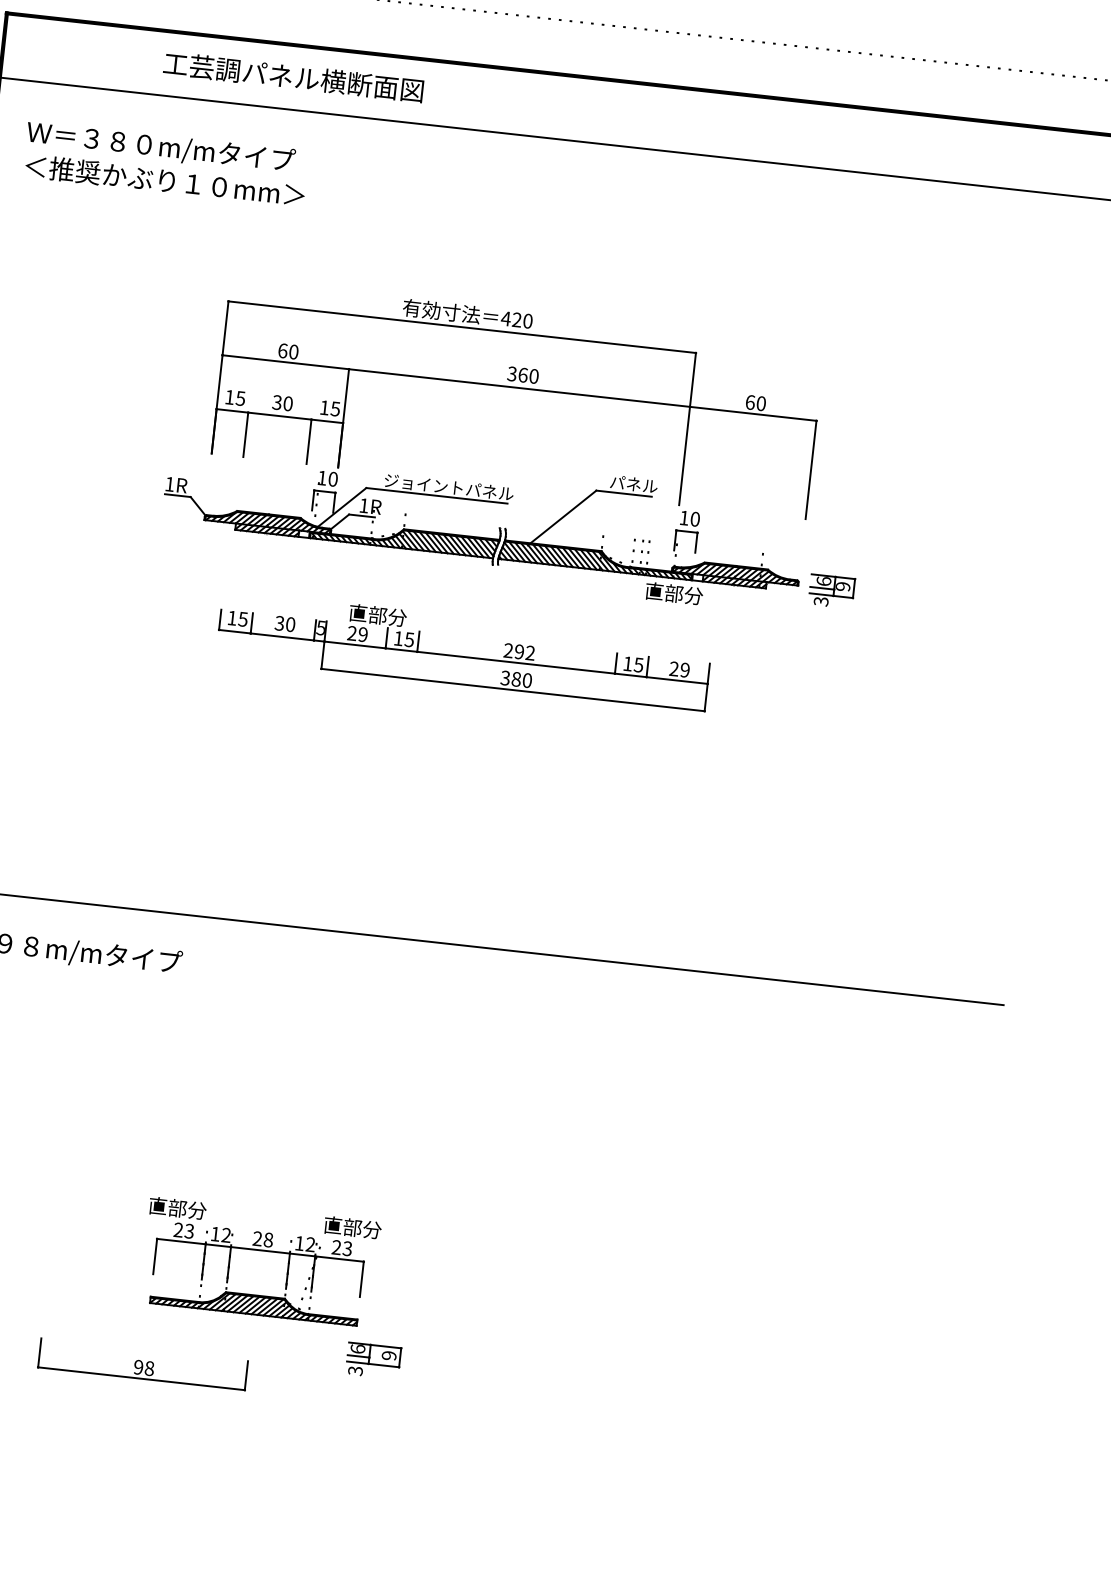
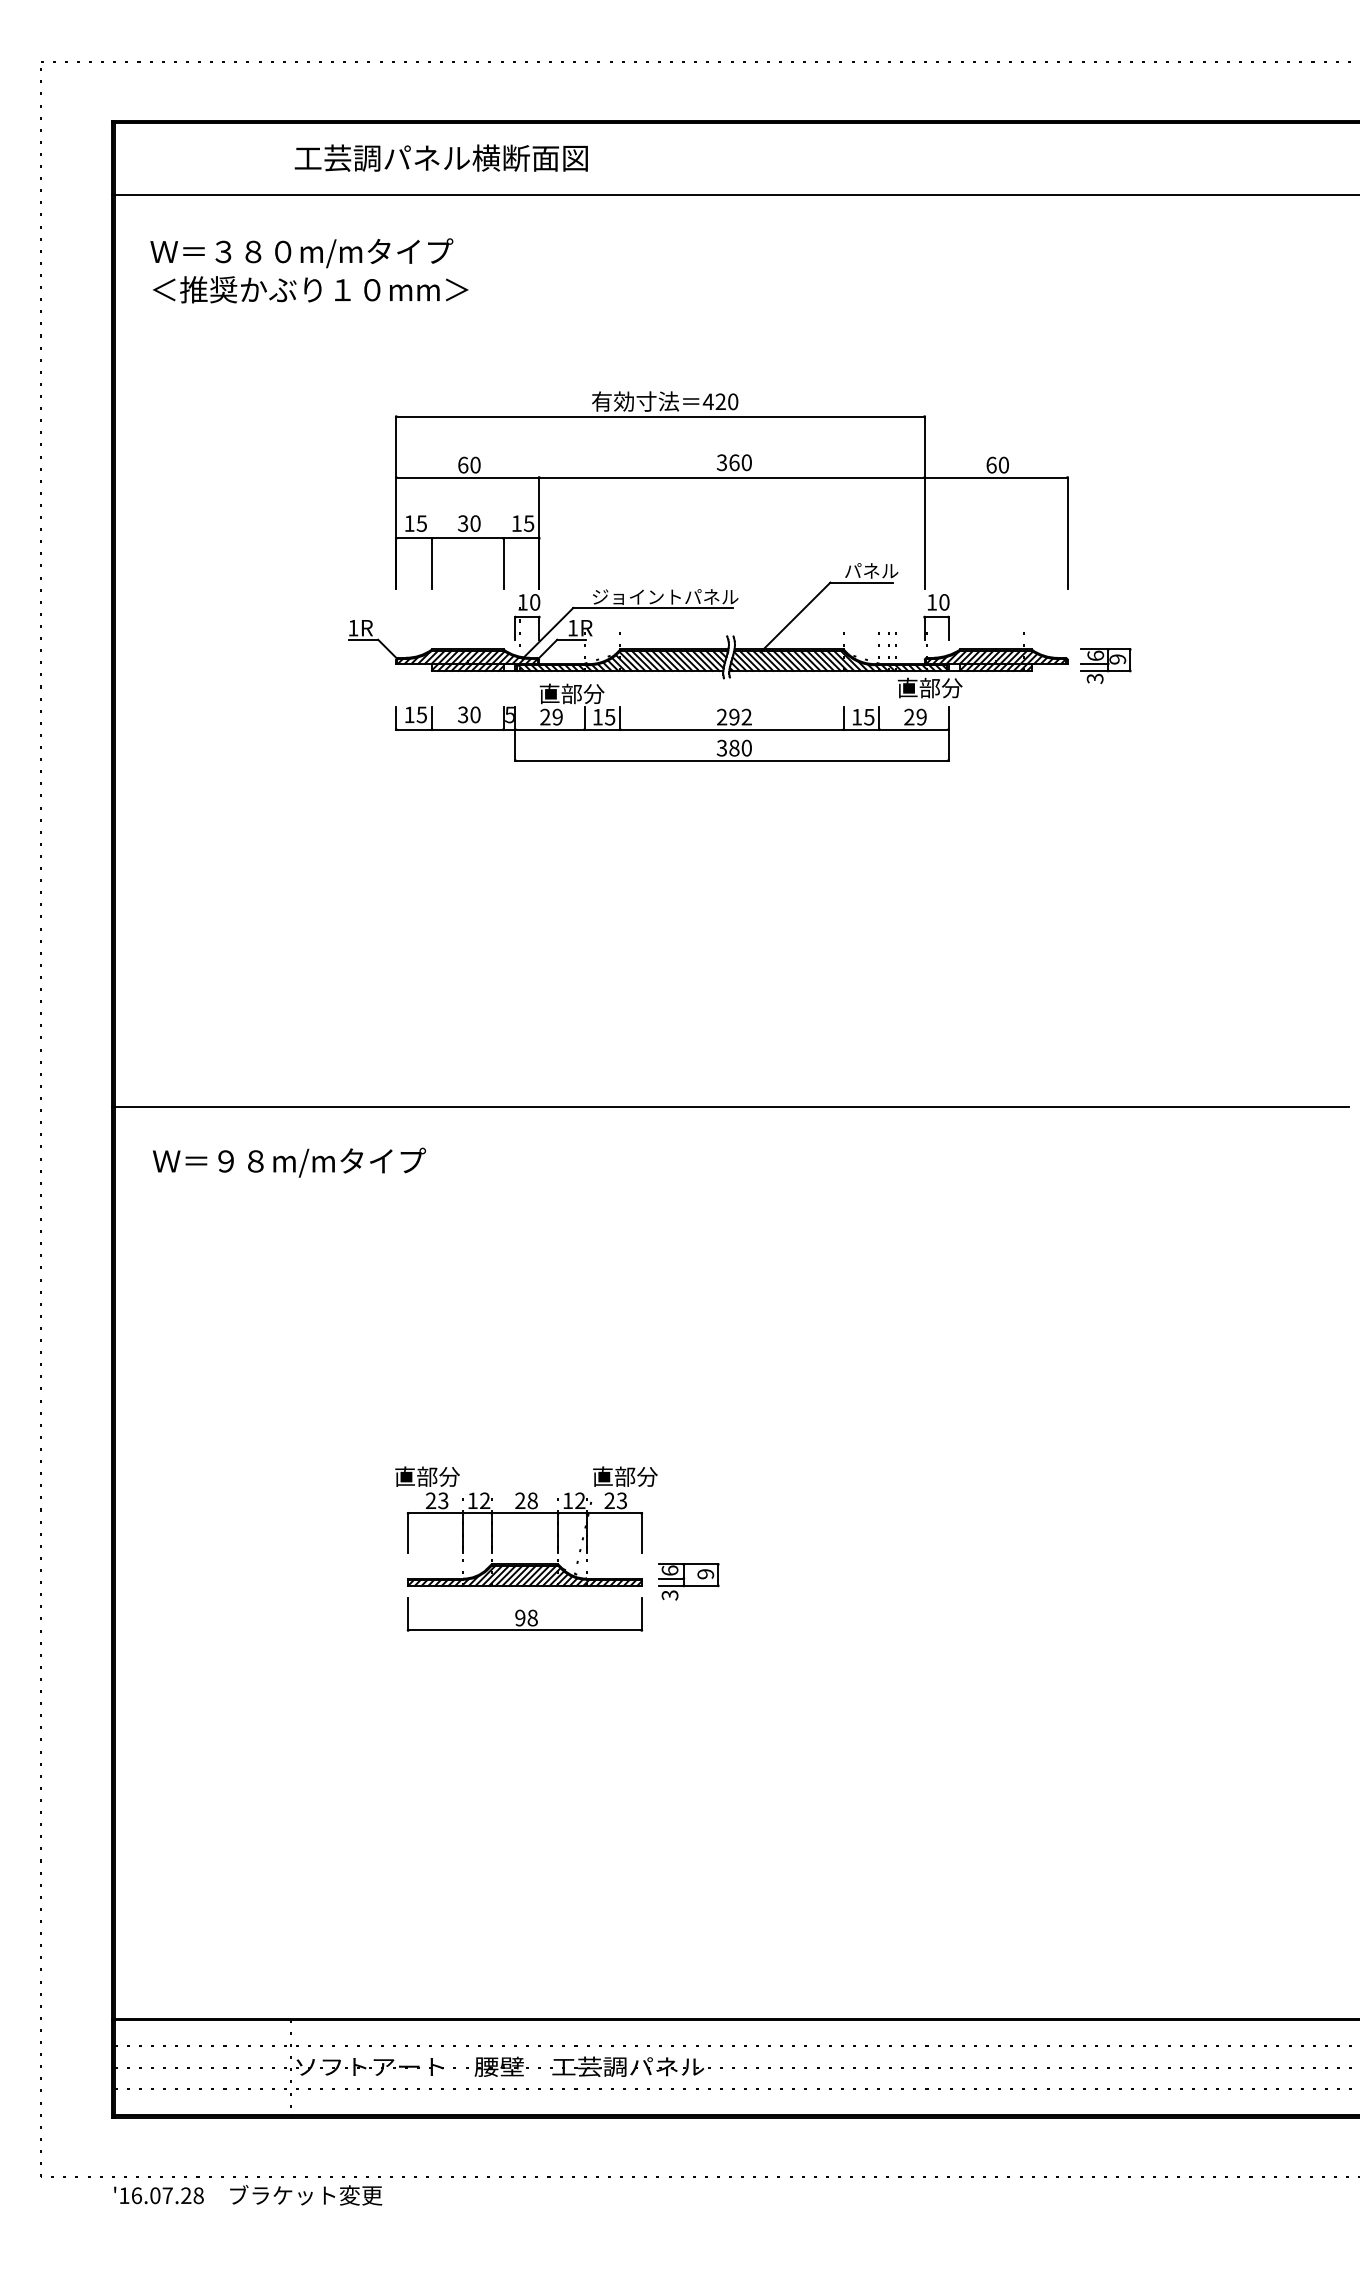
part: (463, 656) -> (672, 729), moved
part: (261, 1250) -> (526, 1513), moved
part: (142, 1364) -> (524, 1614), moved

